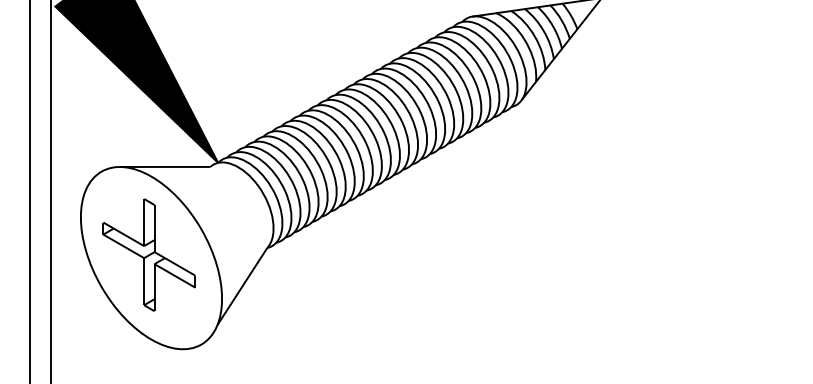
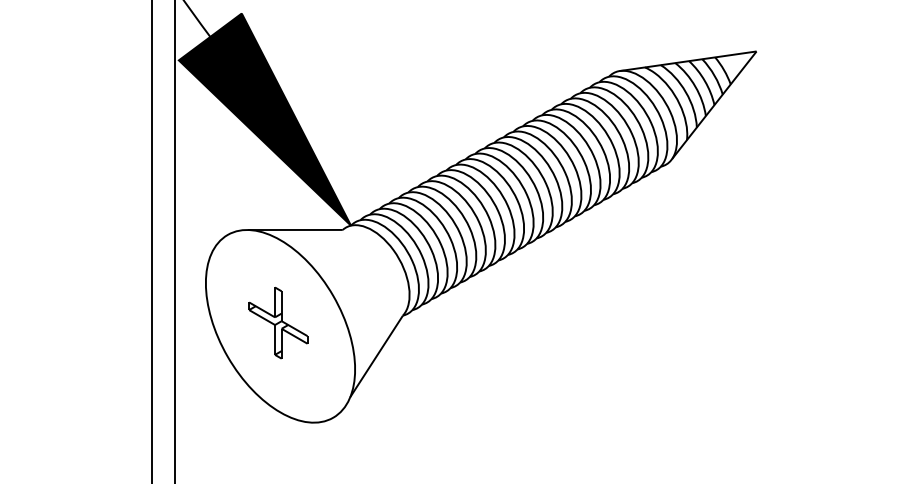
part: (149, 254) -> (278, 322), size x0.6

